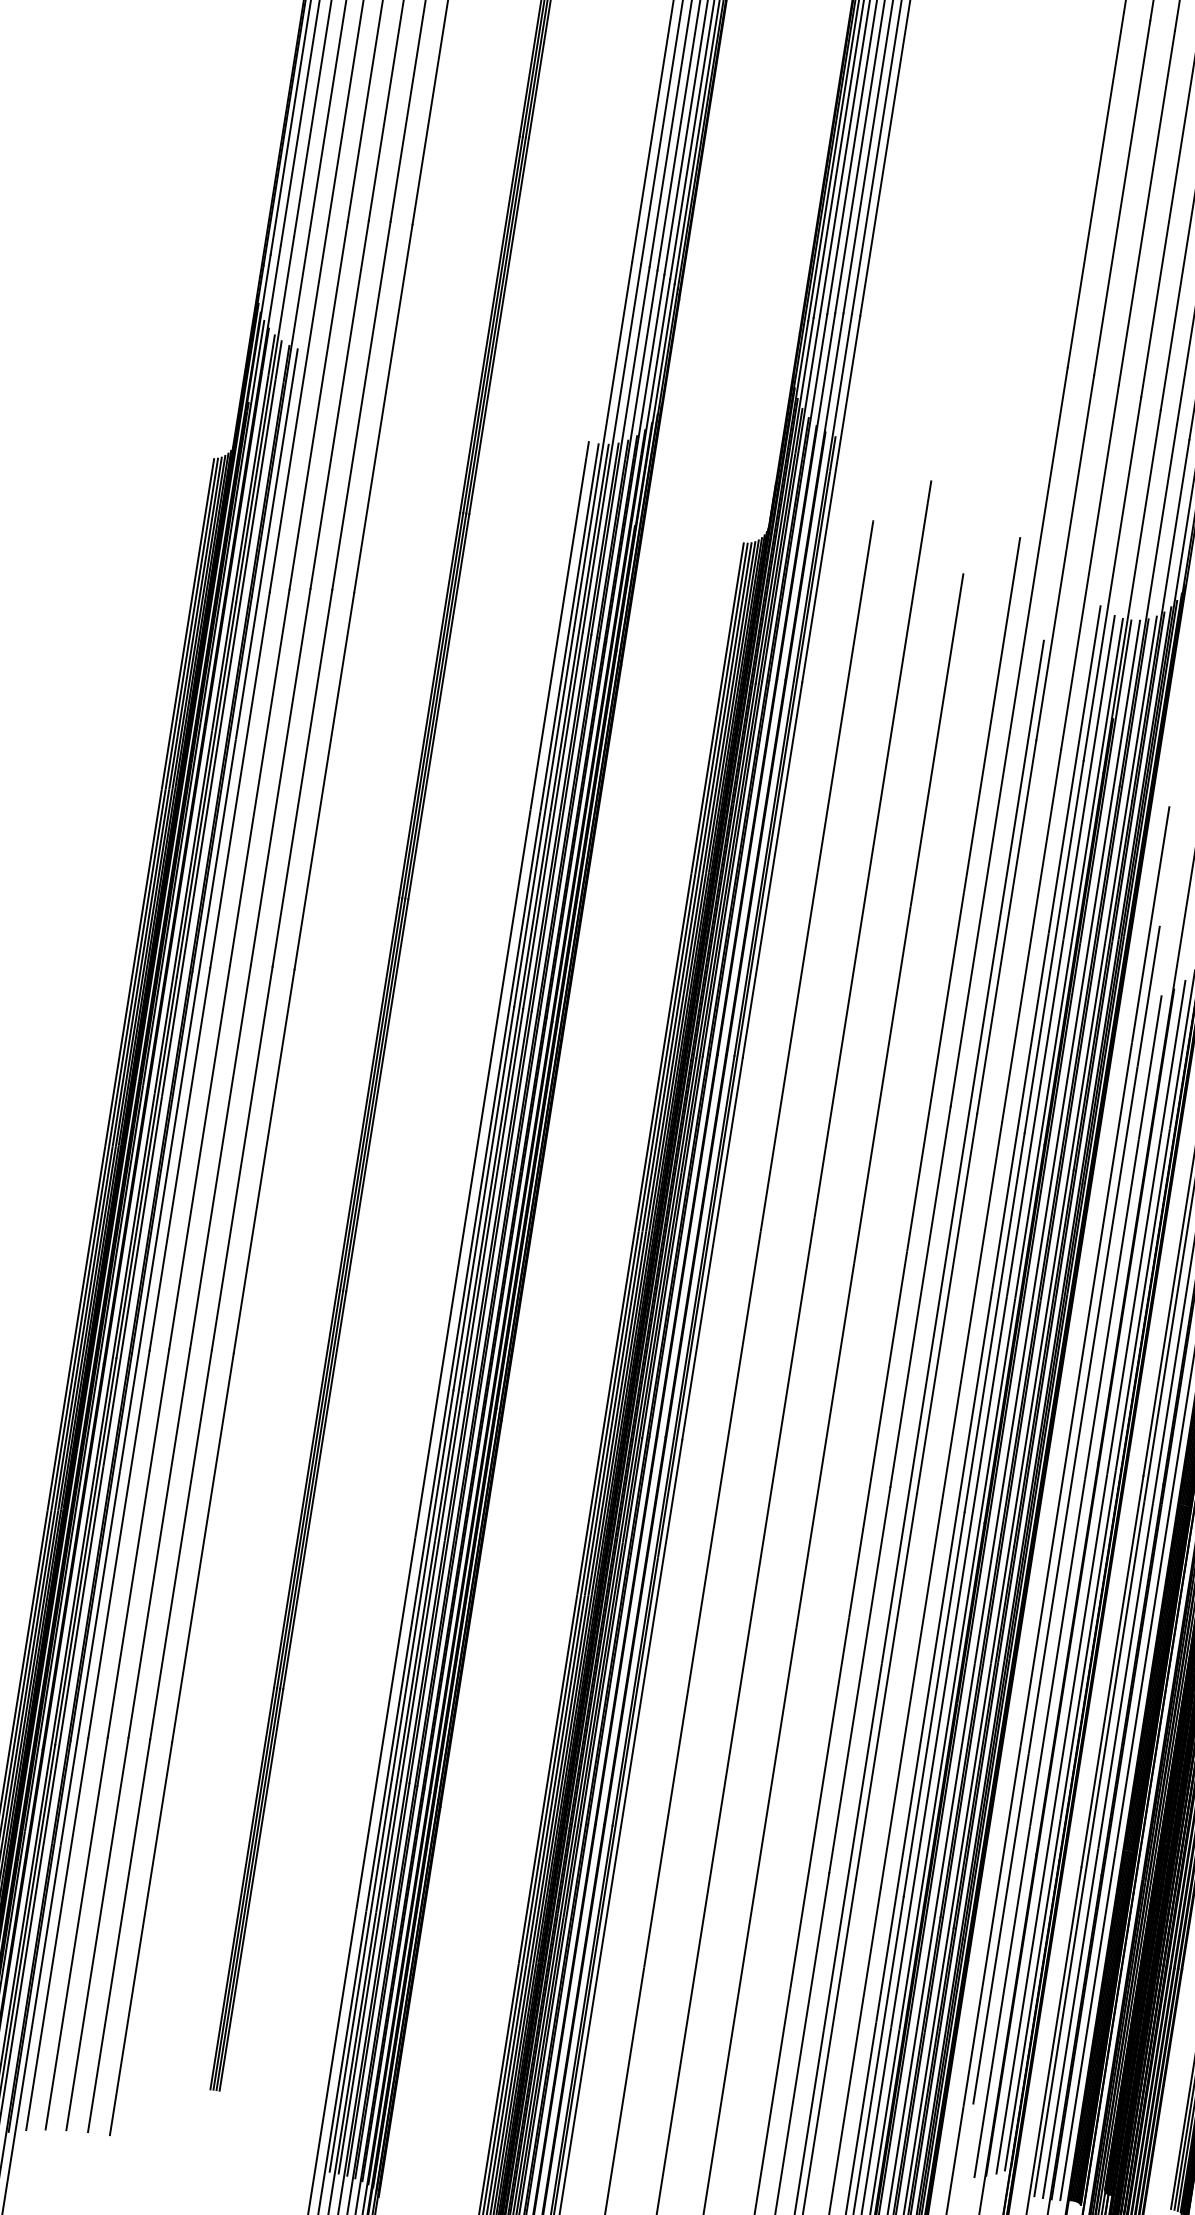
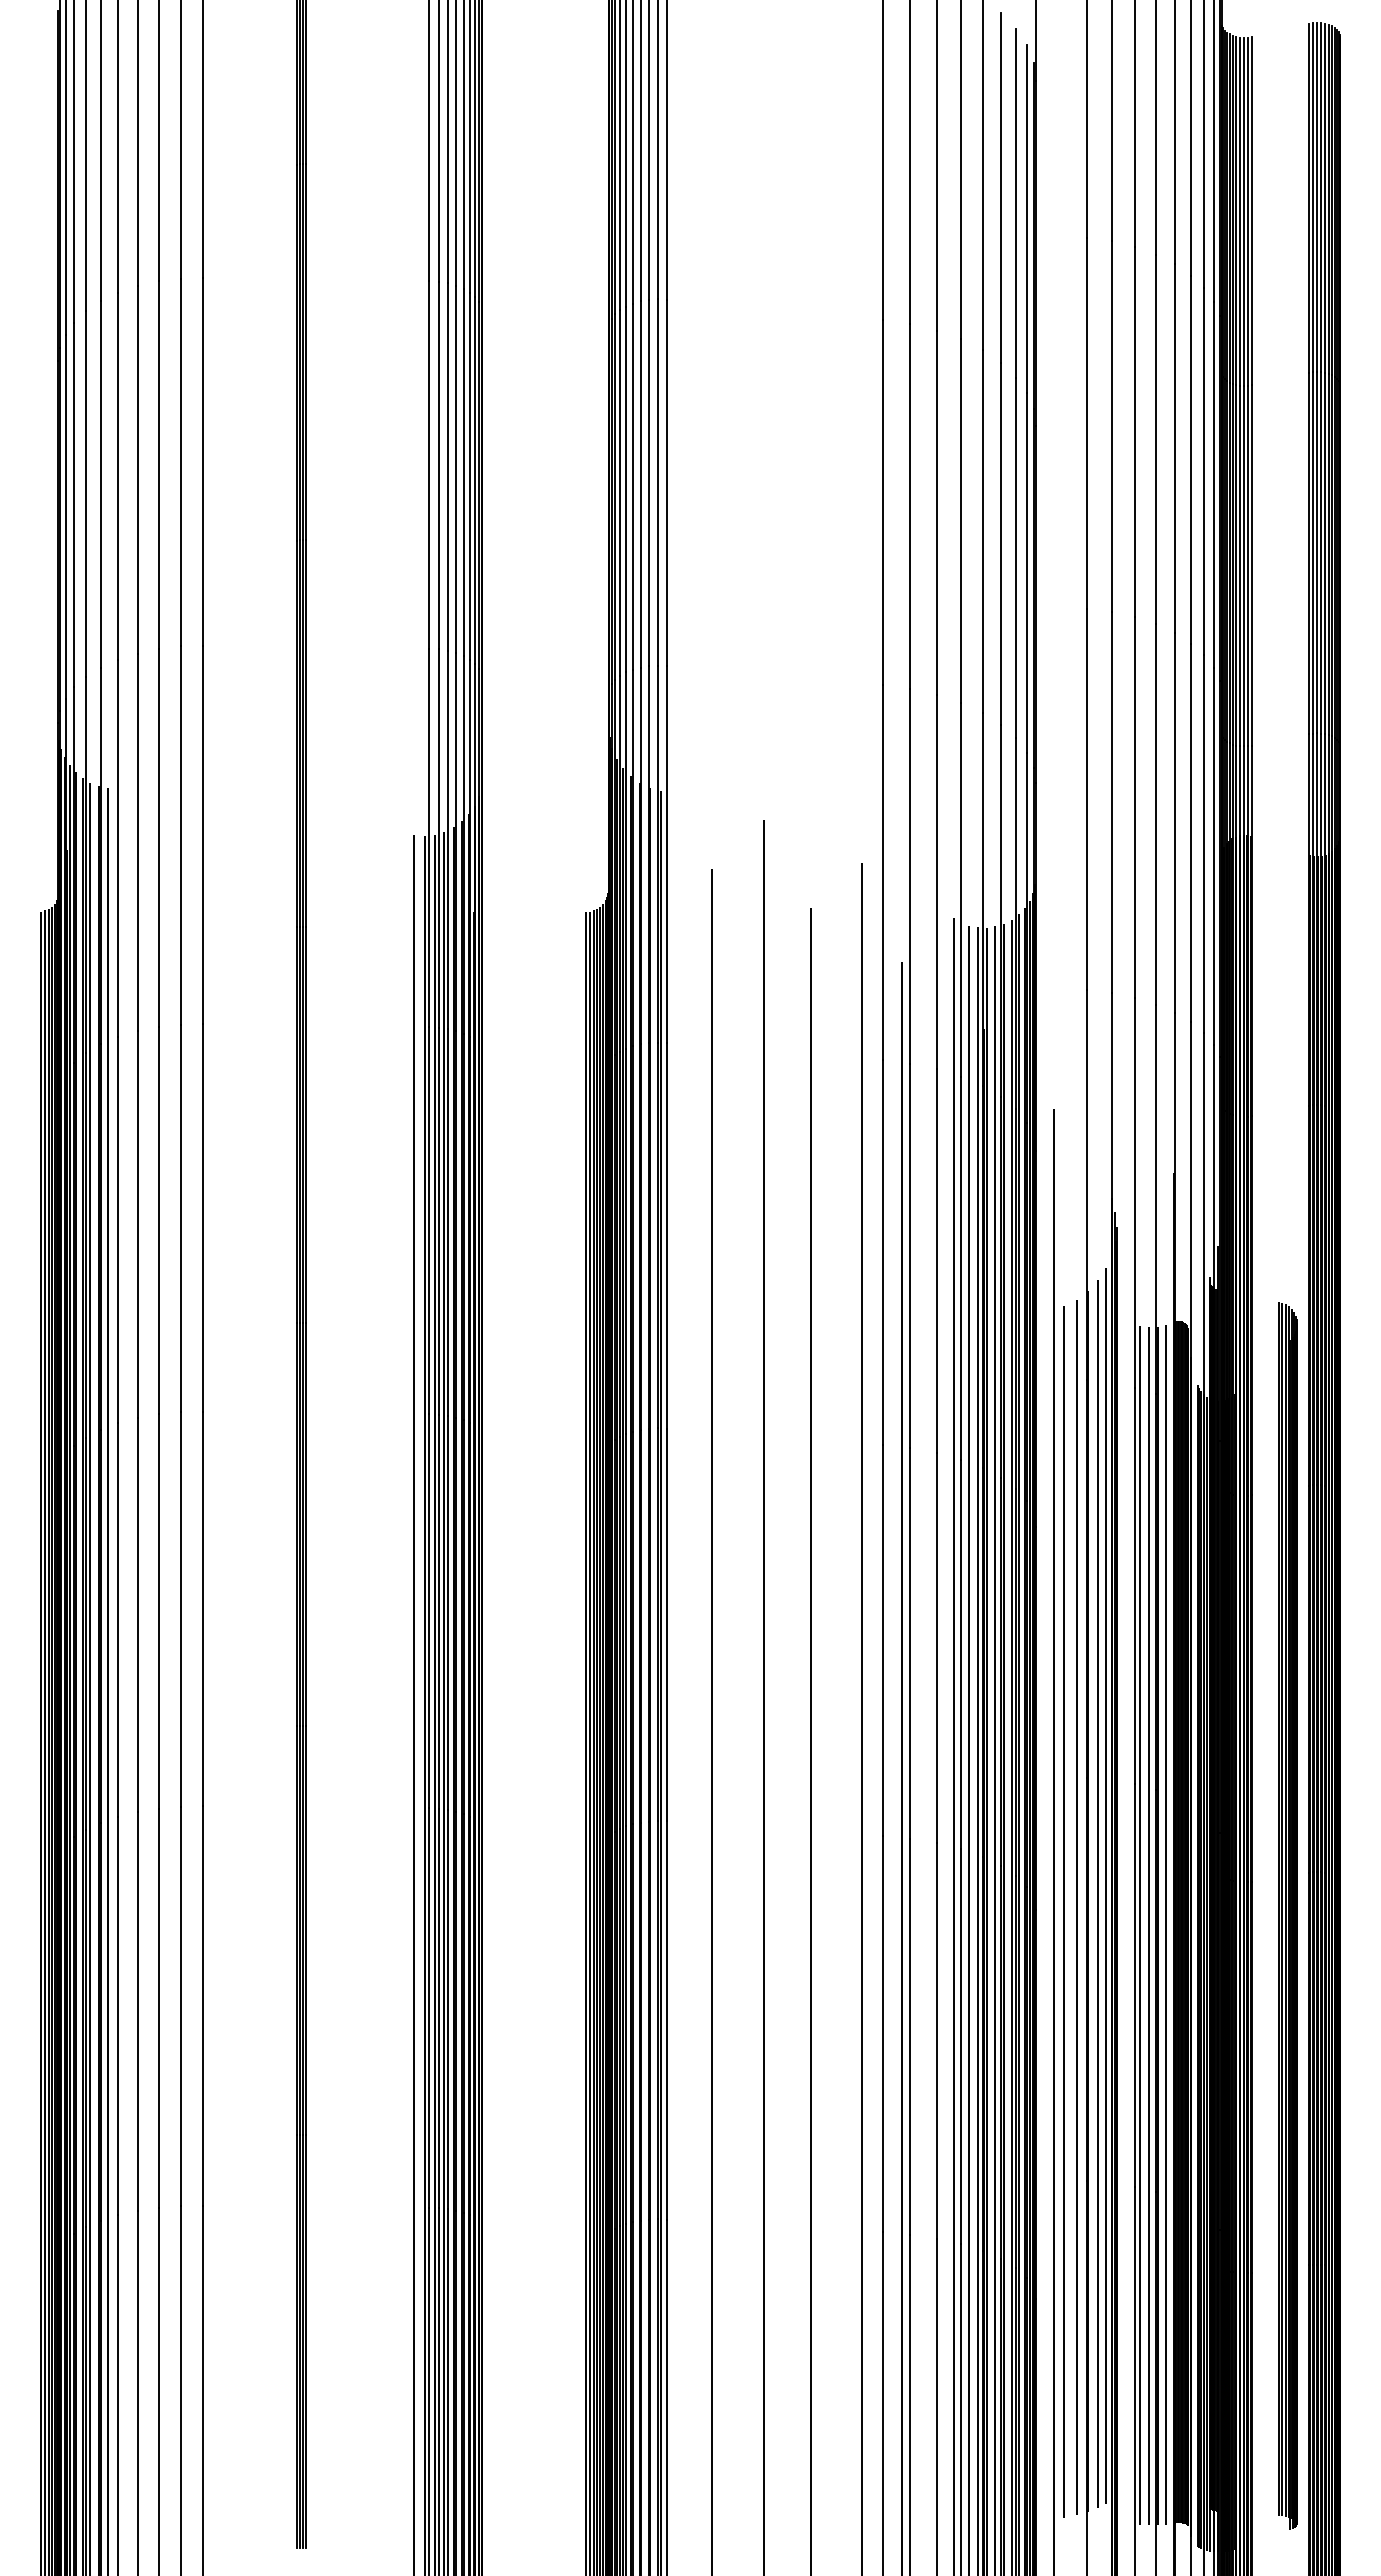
line: (1066, 1514) -> (1063, 1911), moved

